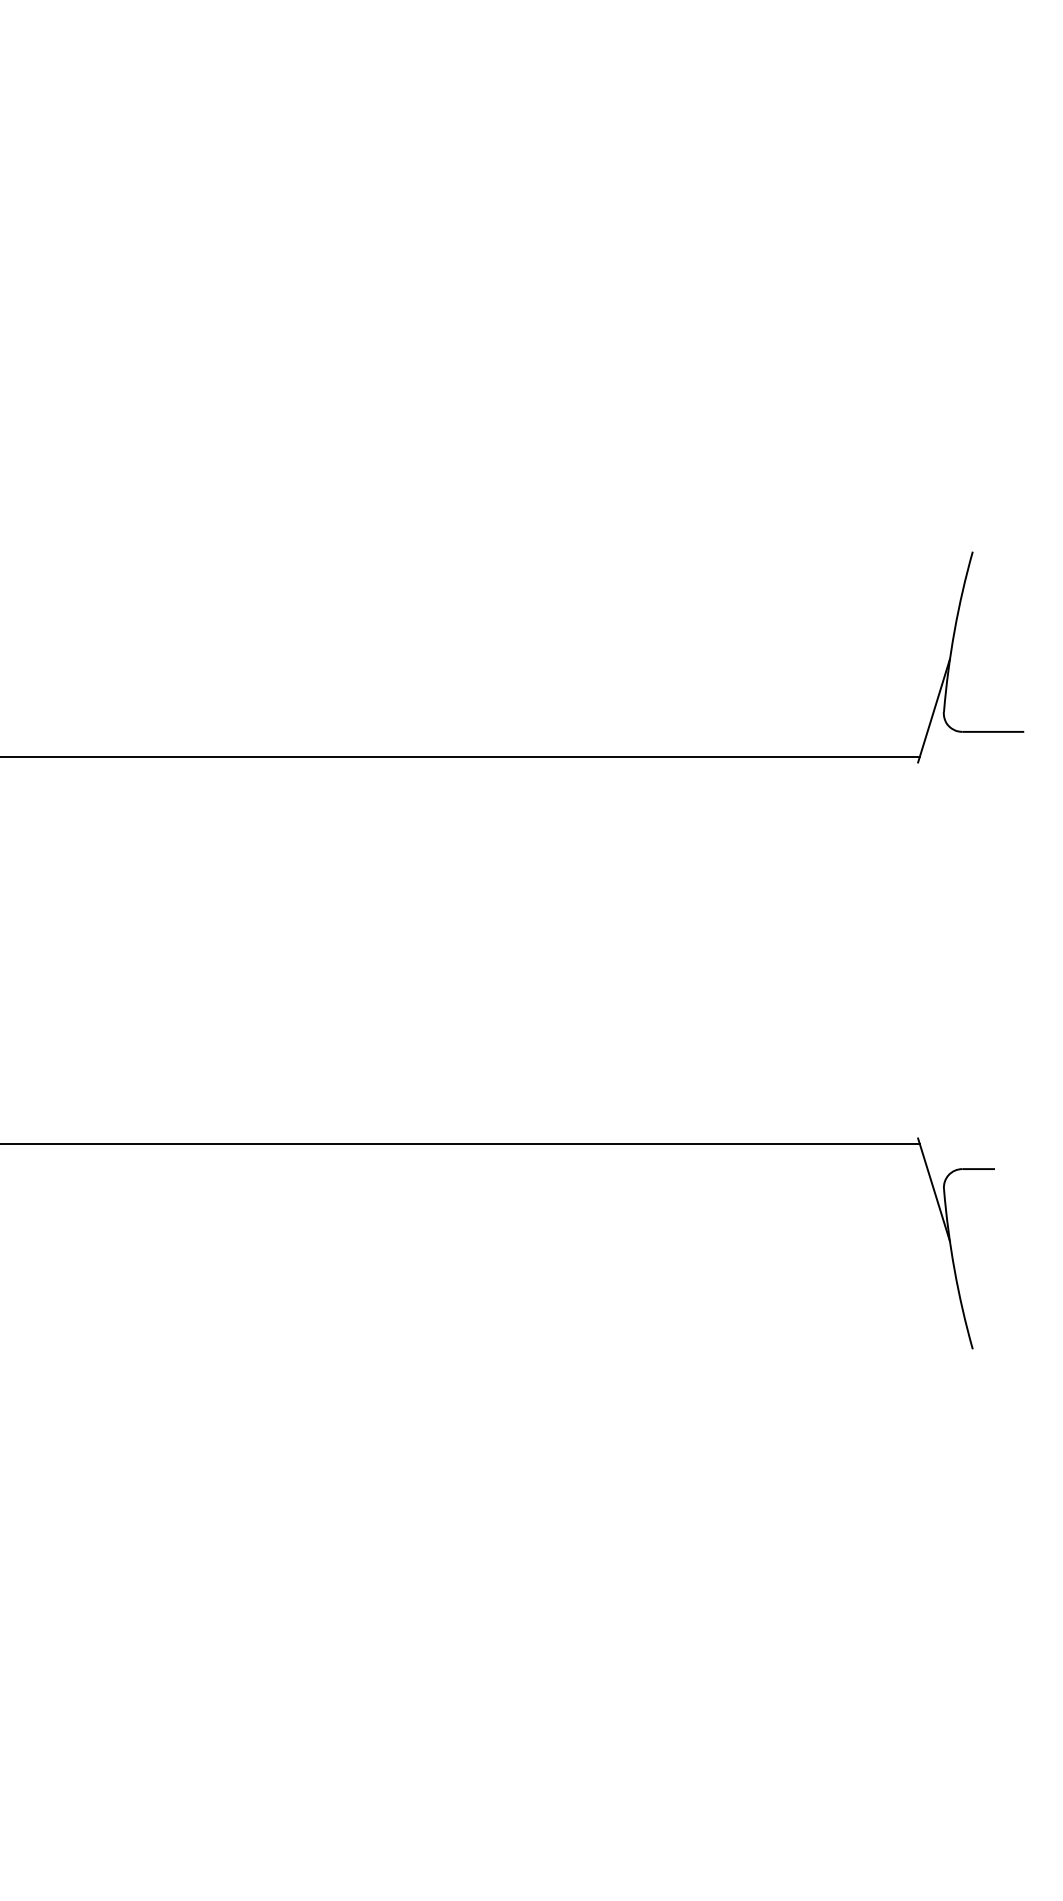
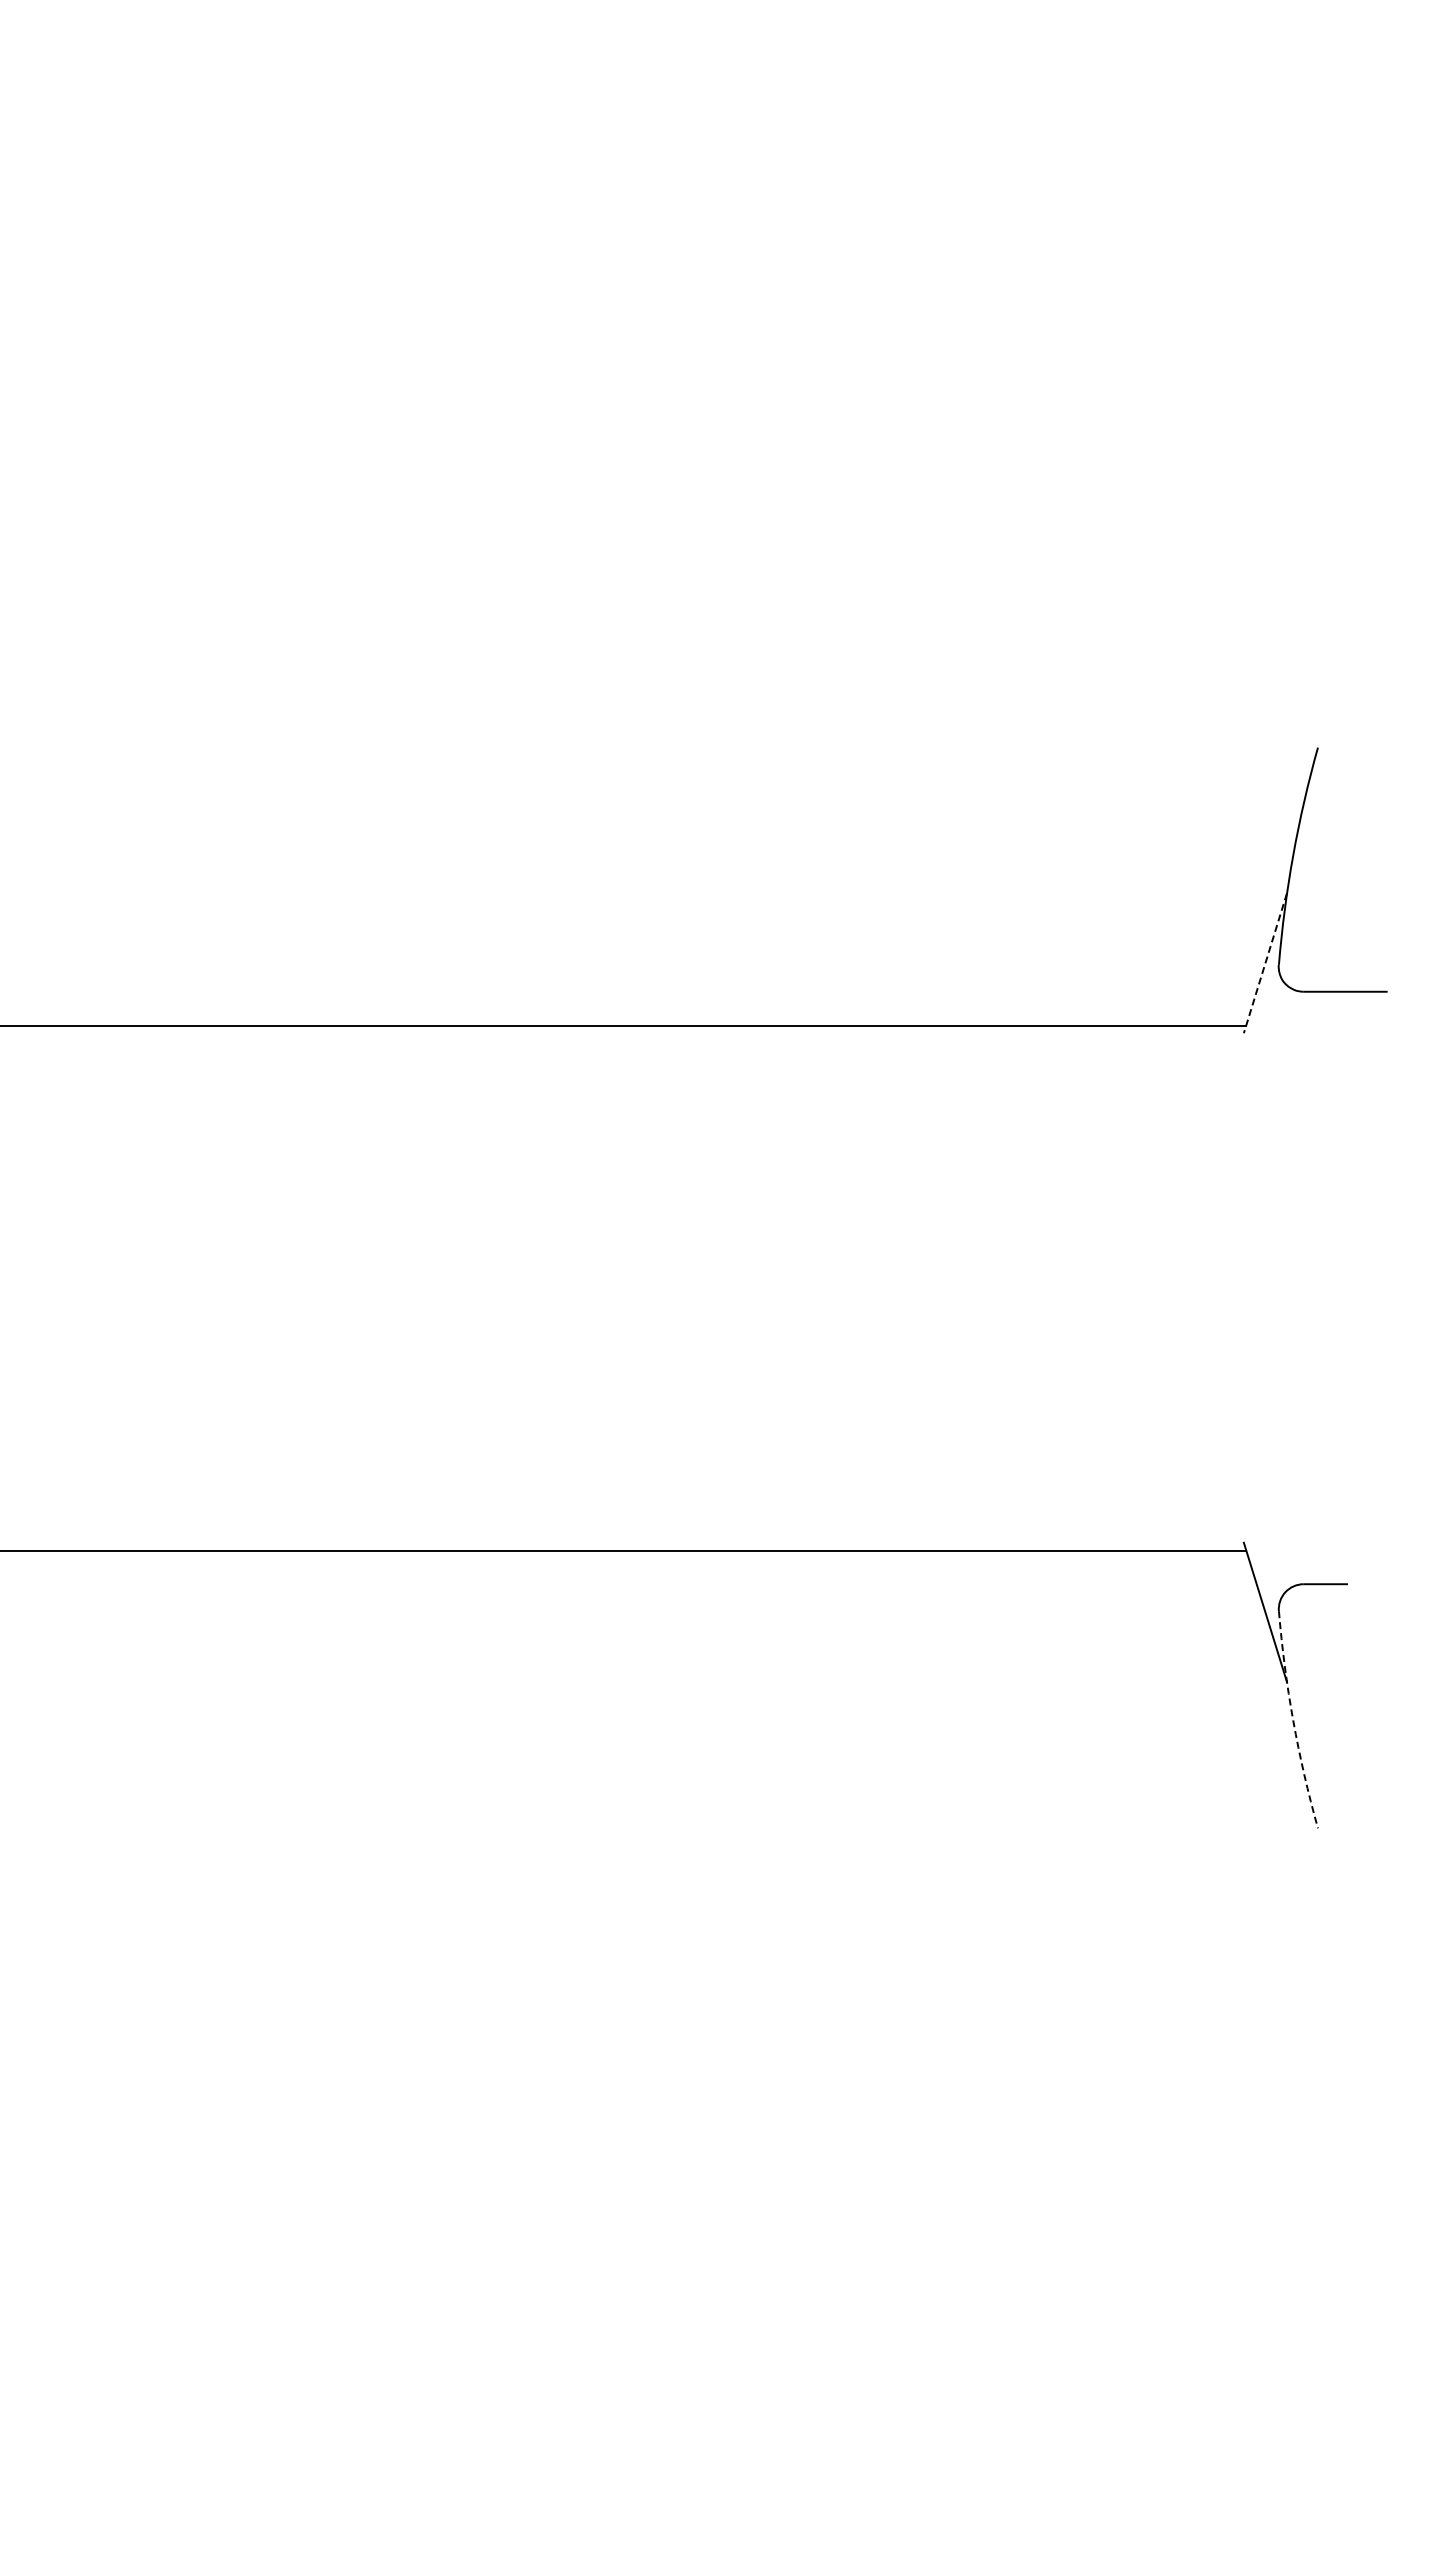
line: (934, 711) -> (1265, 963), solid -> dashed
arc: (954, 1269) -> (1293, 1720), solid -> dashed

